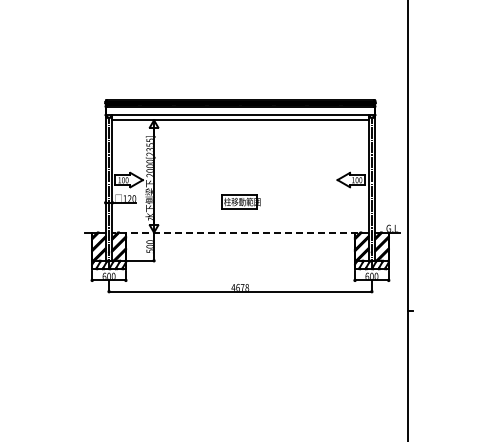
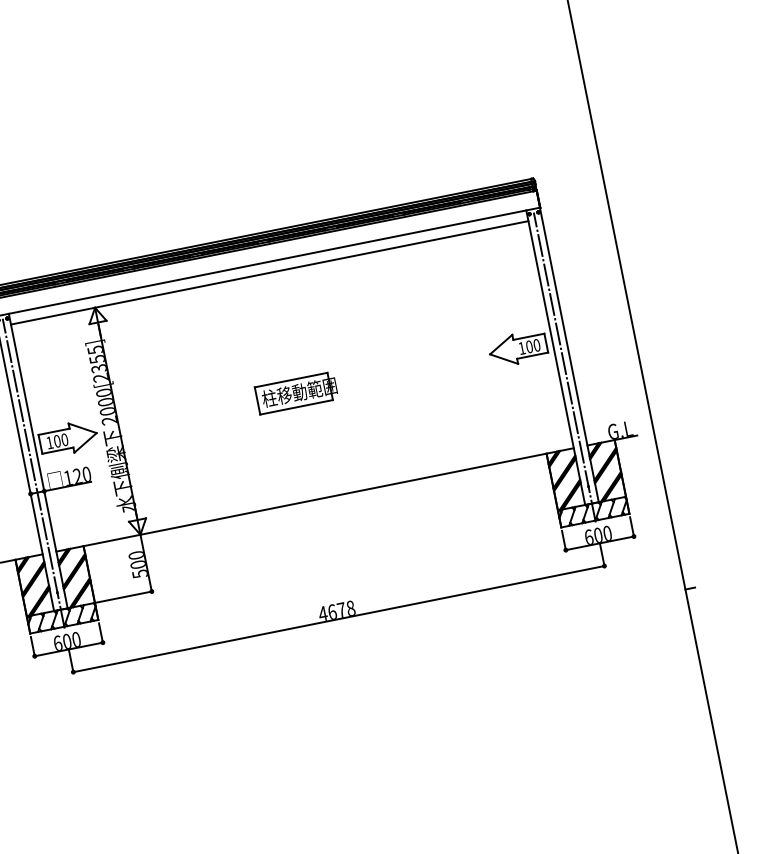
part: (240, 201) -> (295, 392), moved
line: (239, 232) -> (313, 499), dashed -> solid

